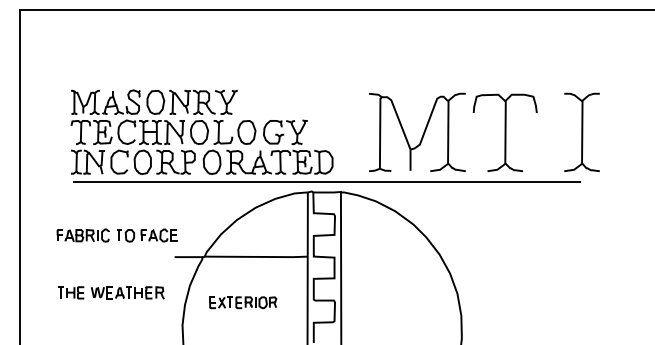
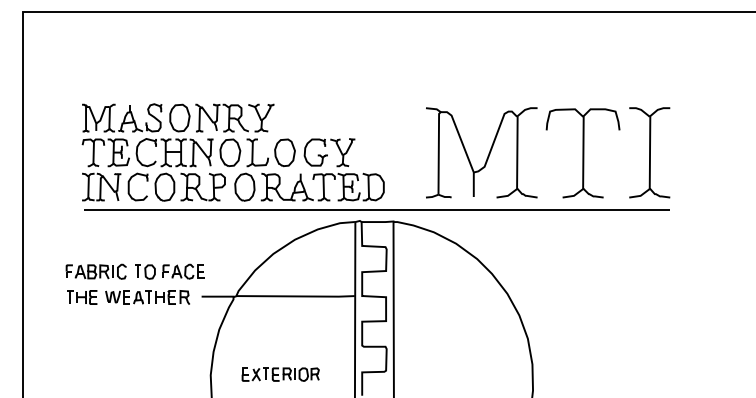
part: (581, 131) -> (649, 151), moved
part: (111, 292) -> (128, 297), moved
part: (243, 302) -> (281, 374), moved

